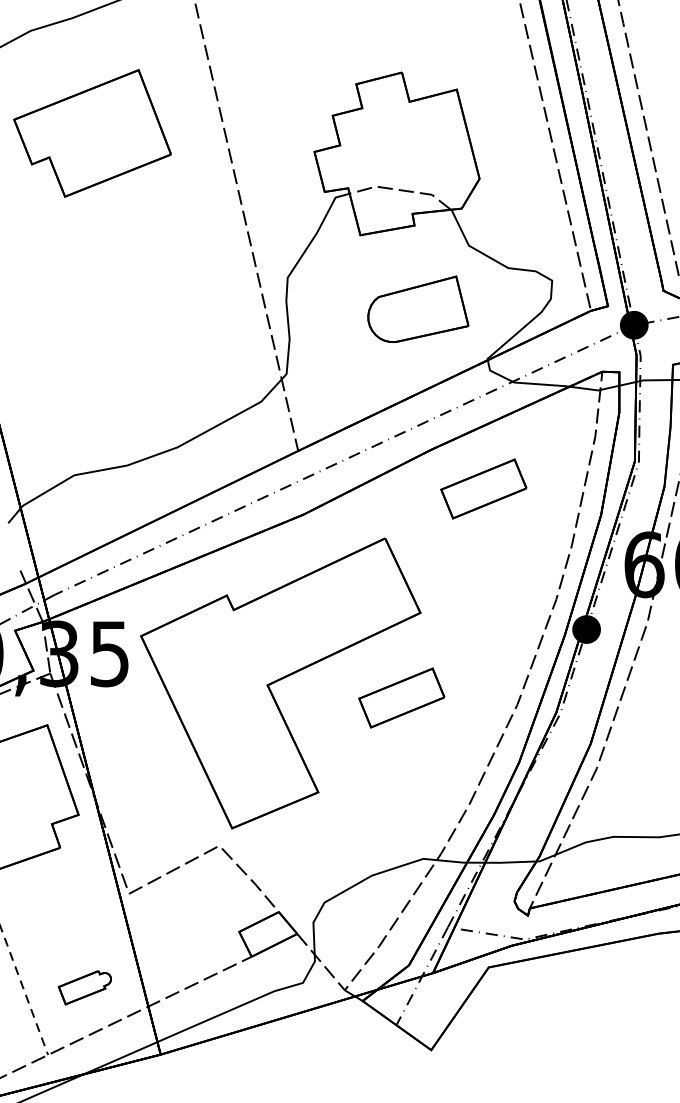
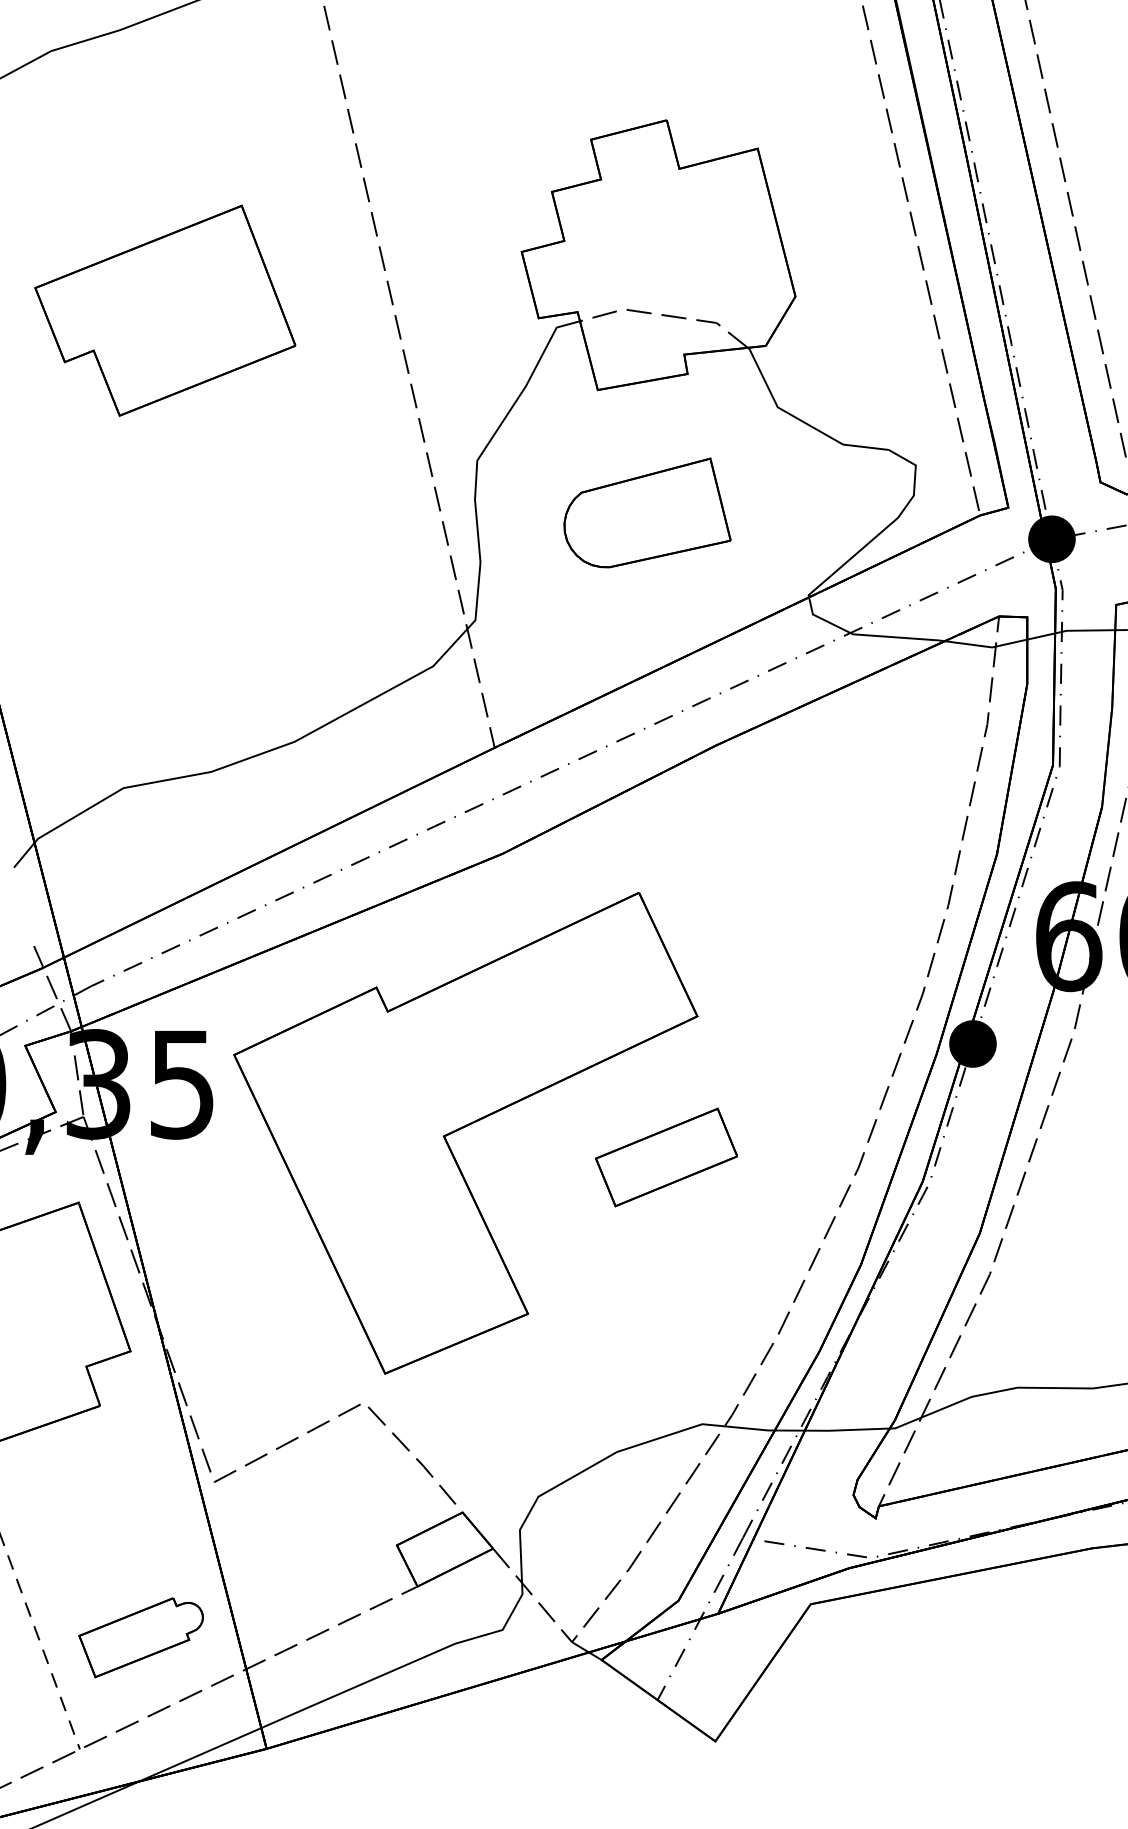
part: (92, 133) -> (165, 310), moved
part: (418, 308) -> (647, 511), moved
part: (483, 488) -> (801, 810), removed
part: (84, 987) -> (140, 1637), size x1.43

